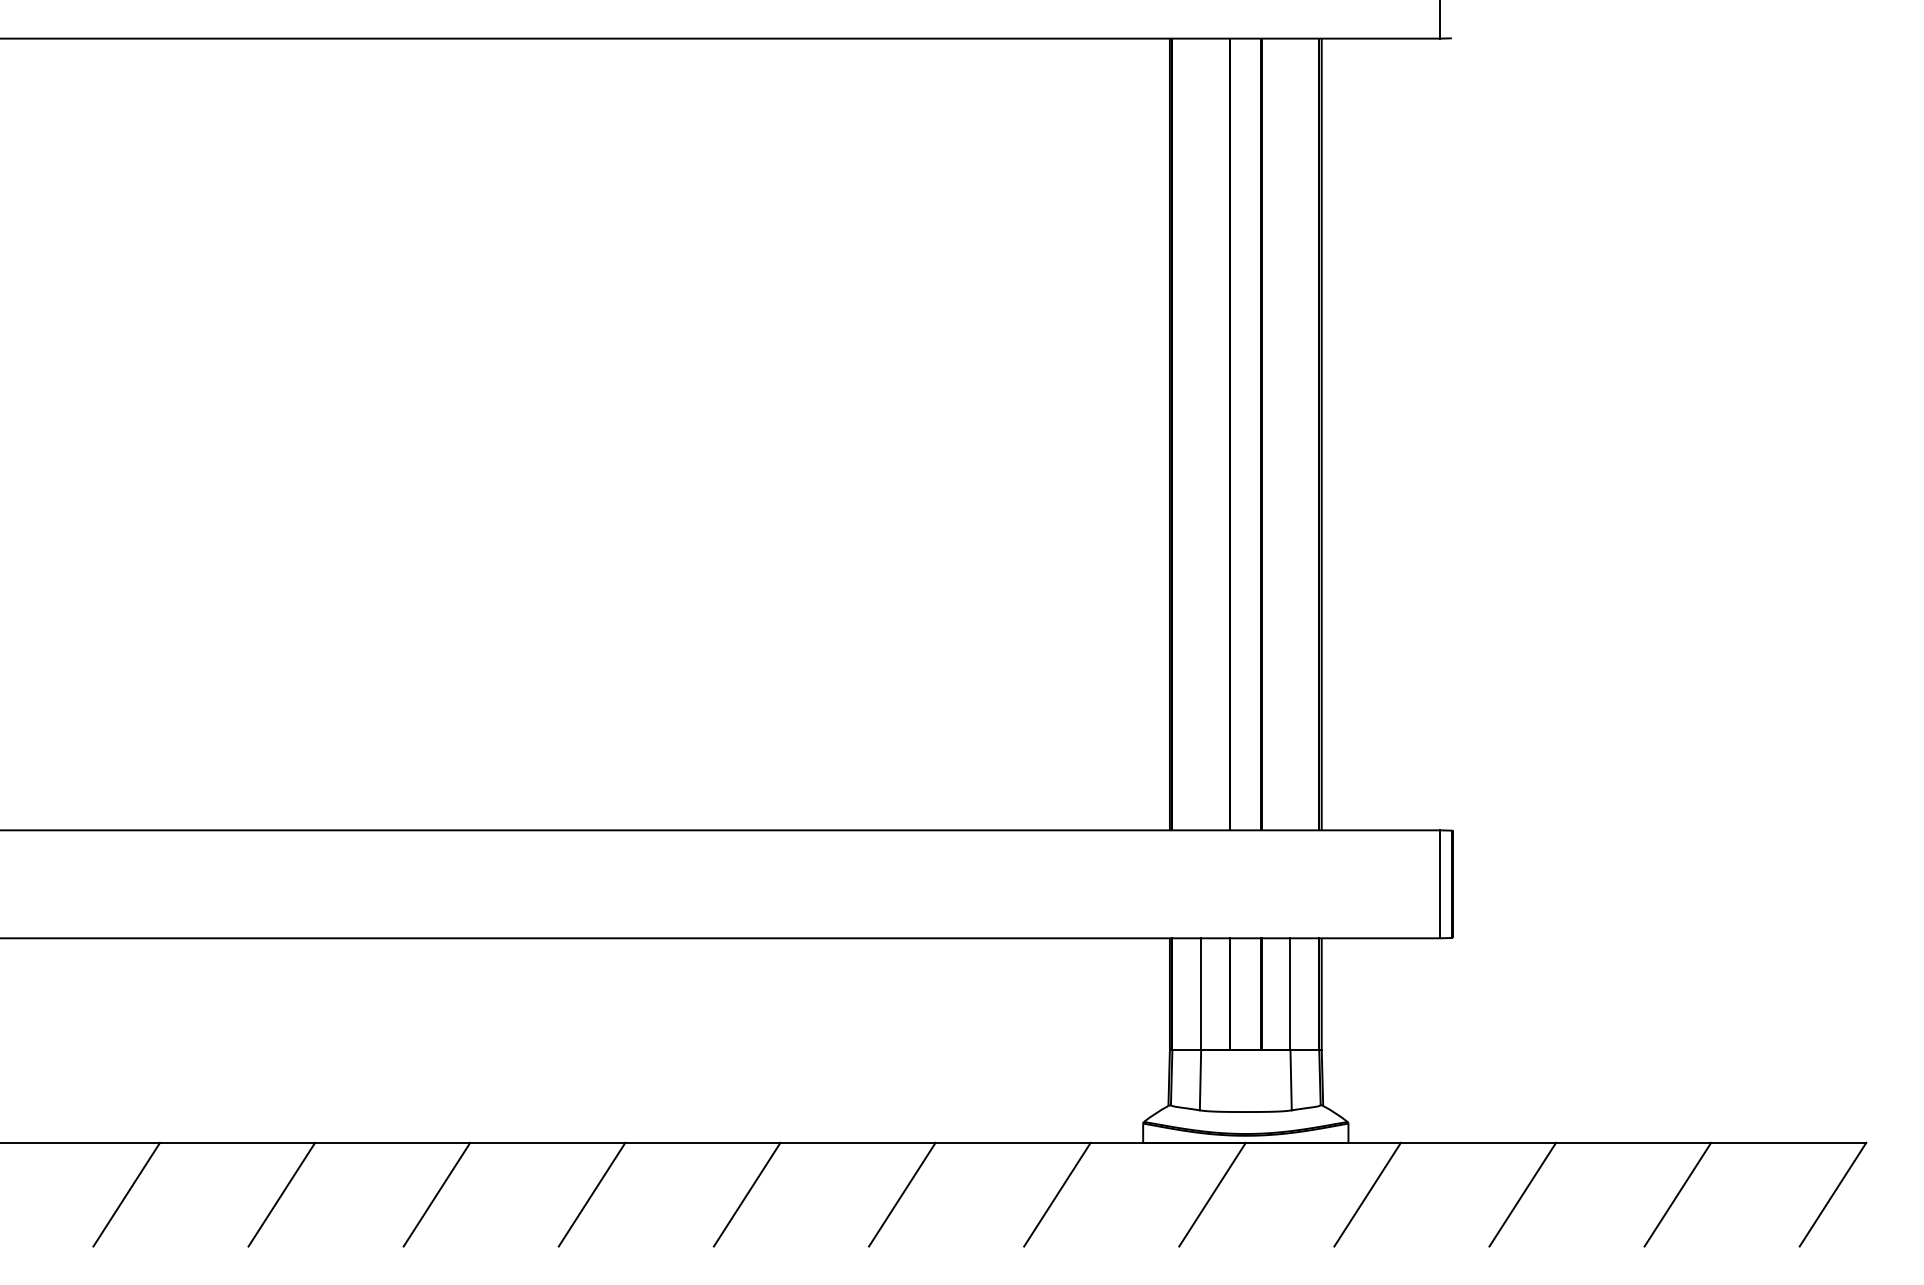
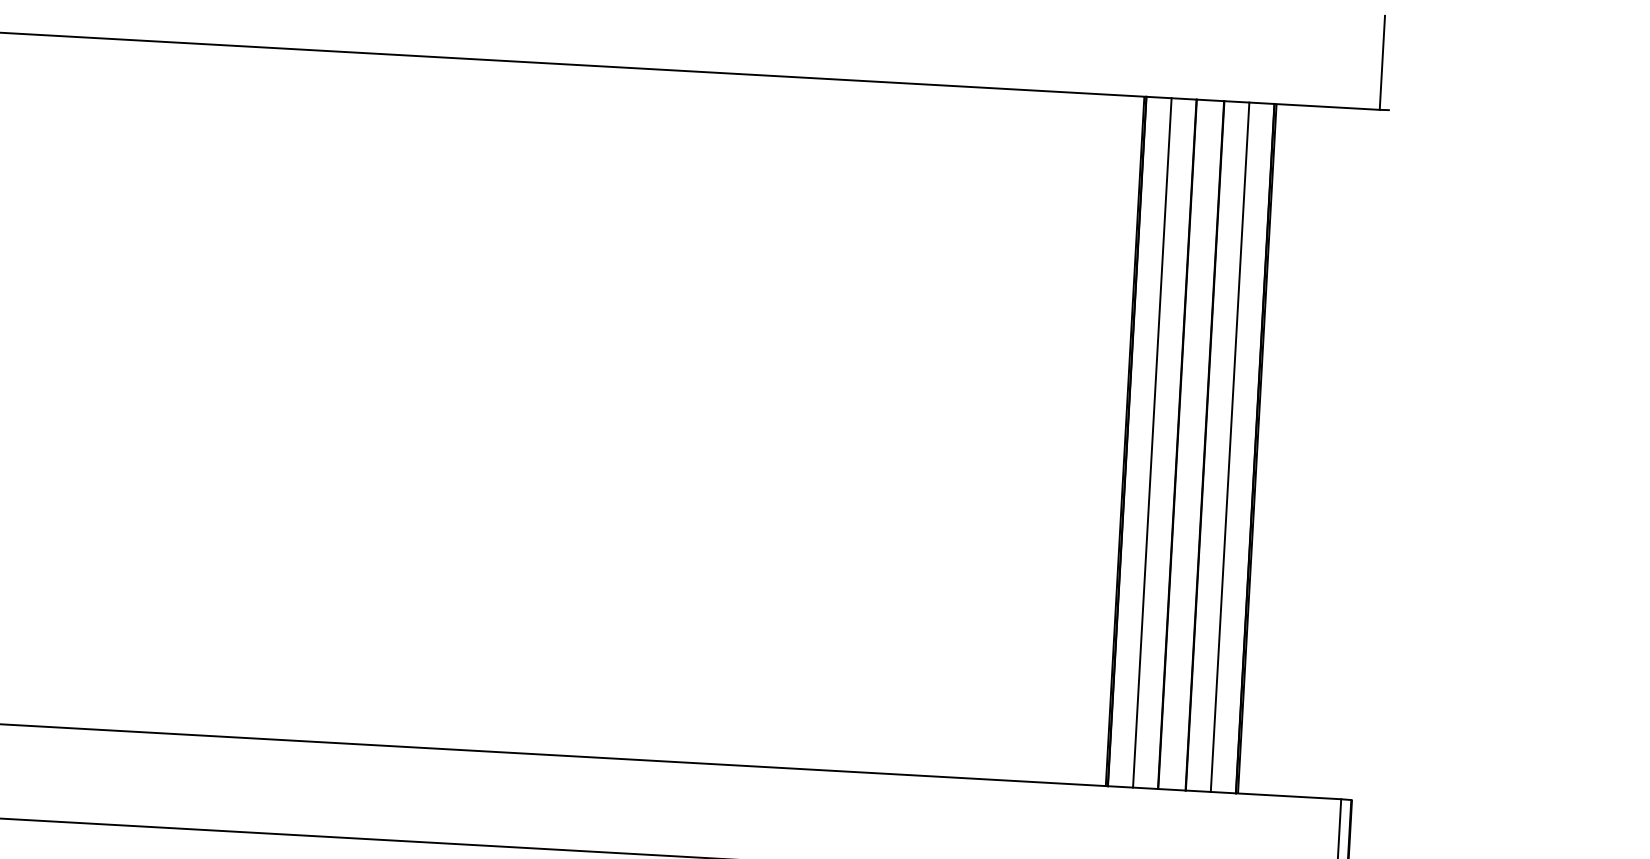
line: (1201, 434) -> (1152, 442), added
line: (1290, 434) -> (1230, 447), added

